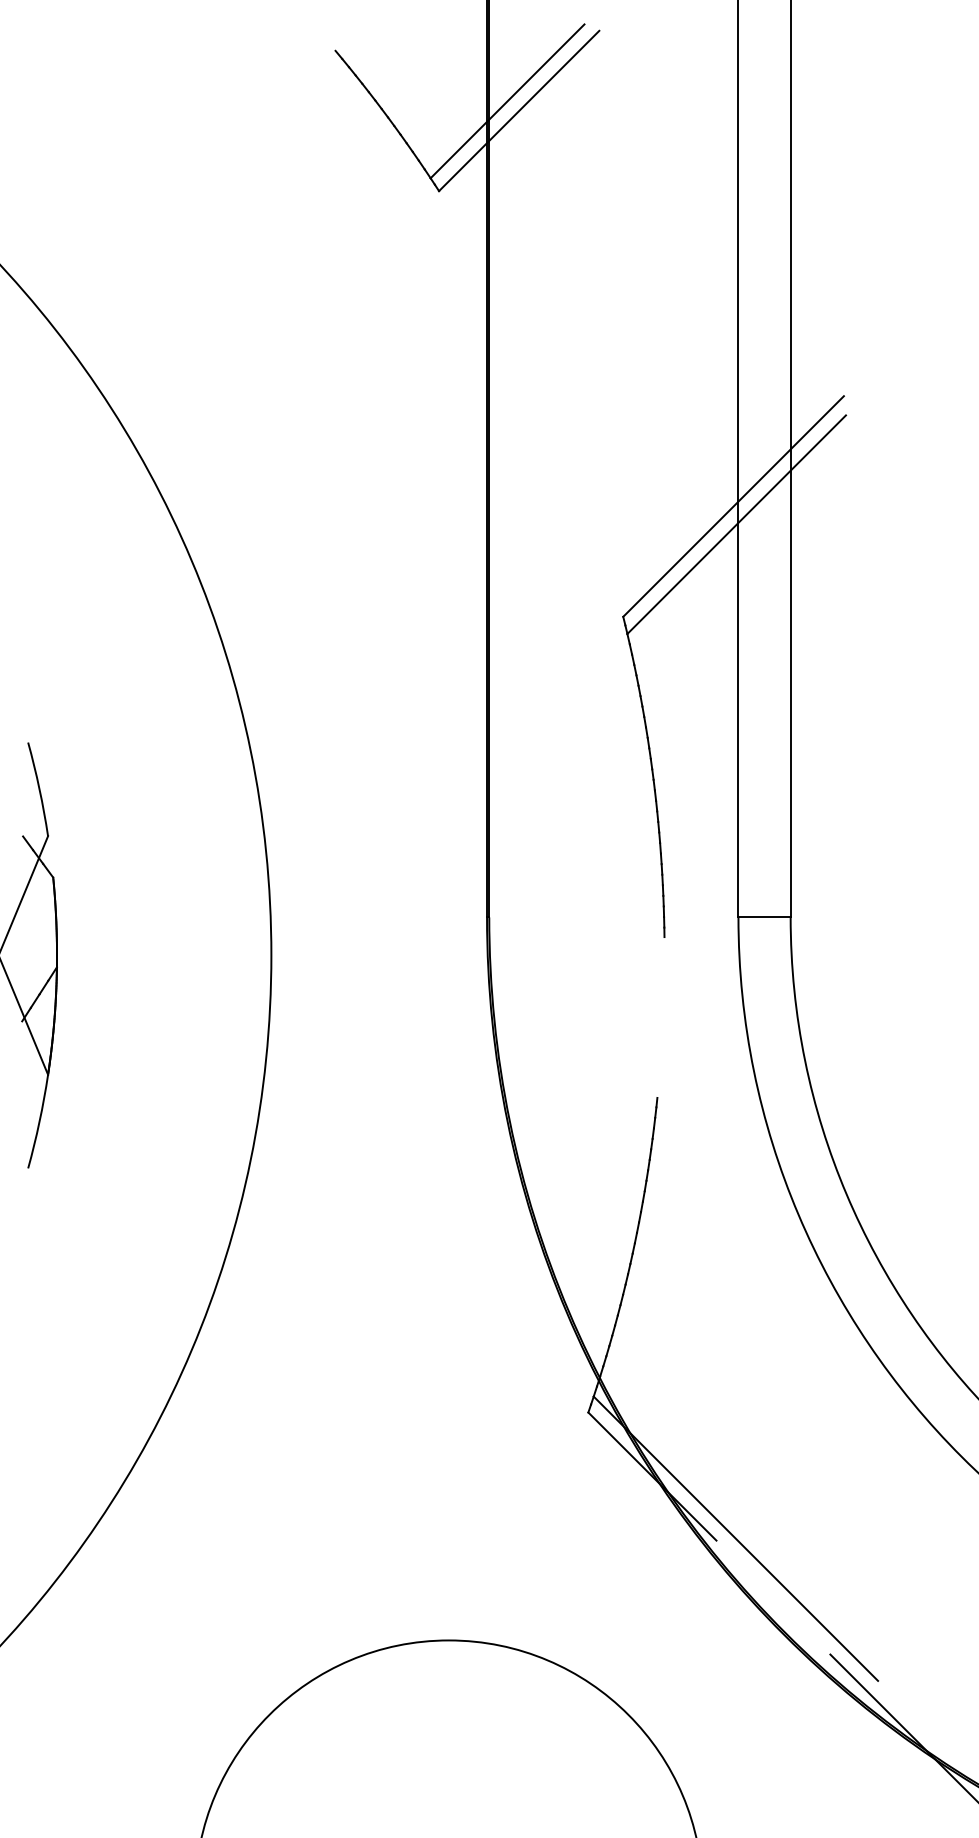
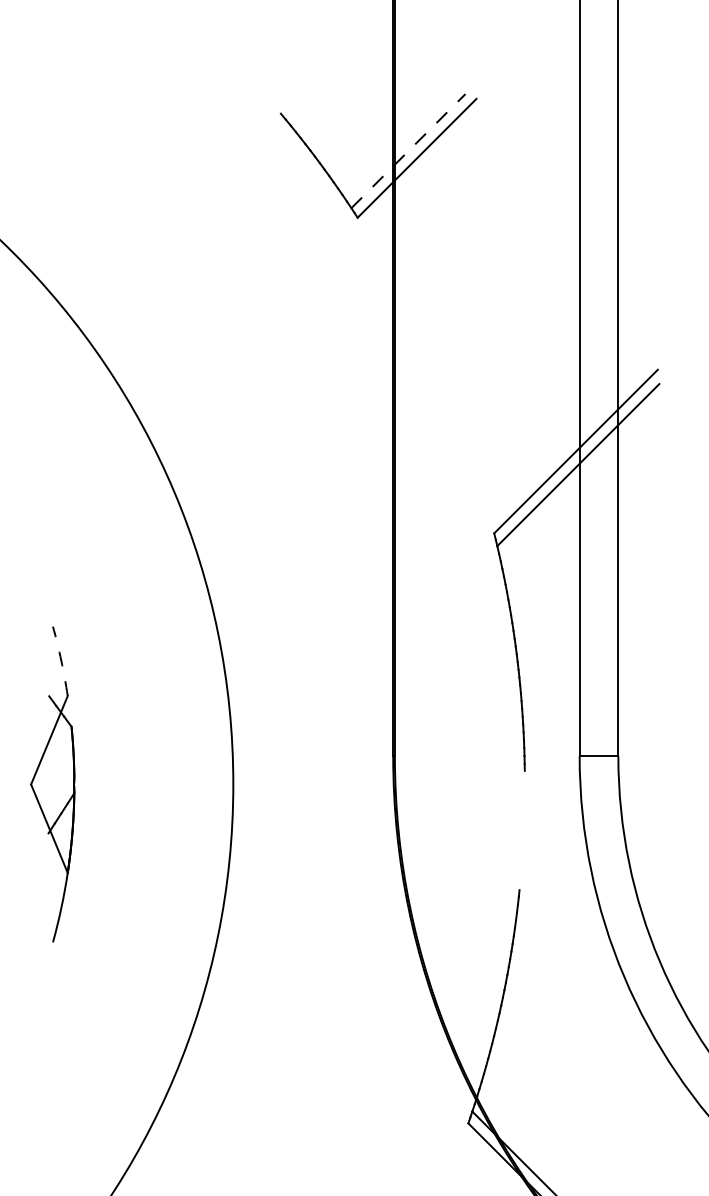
line: (507, 101) -> (408, 151), solid -> dashed
arc: (39, 789) -> (61, 661), solid -> dashed

